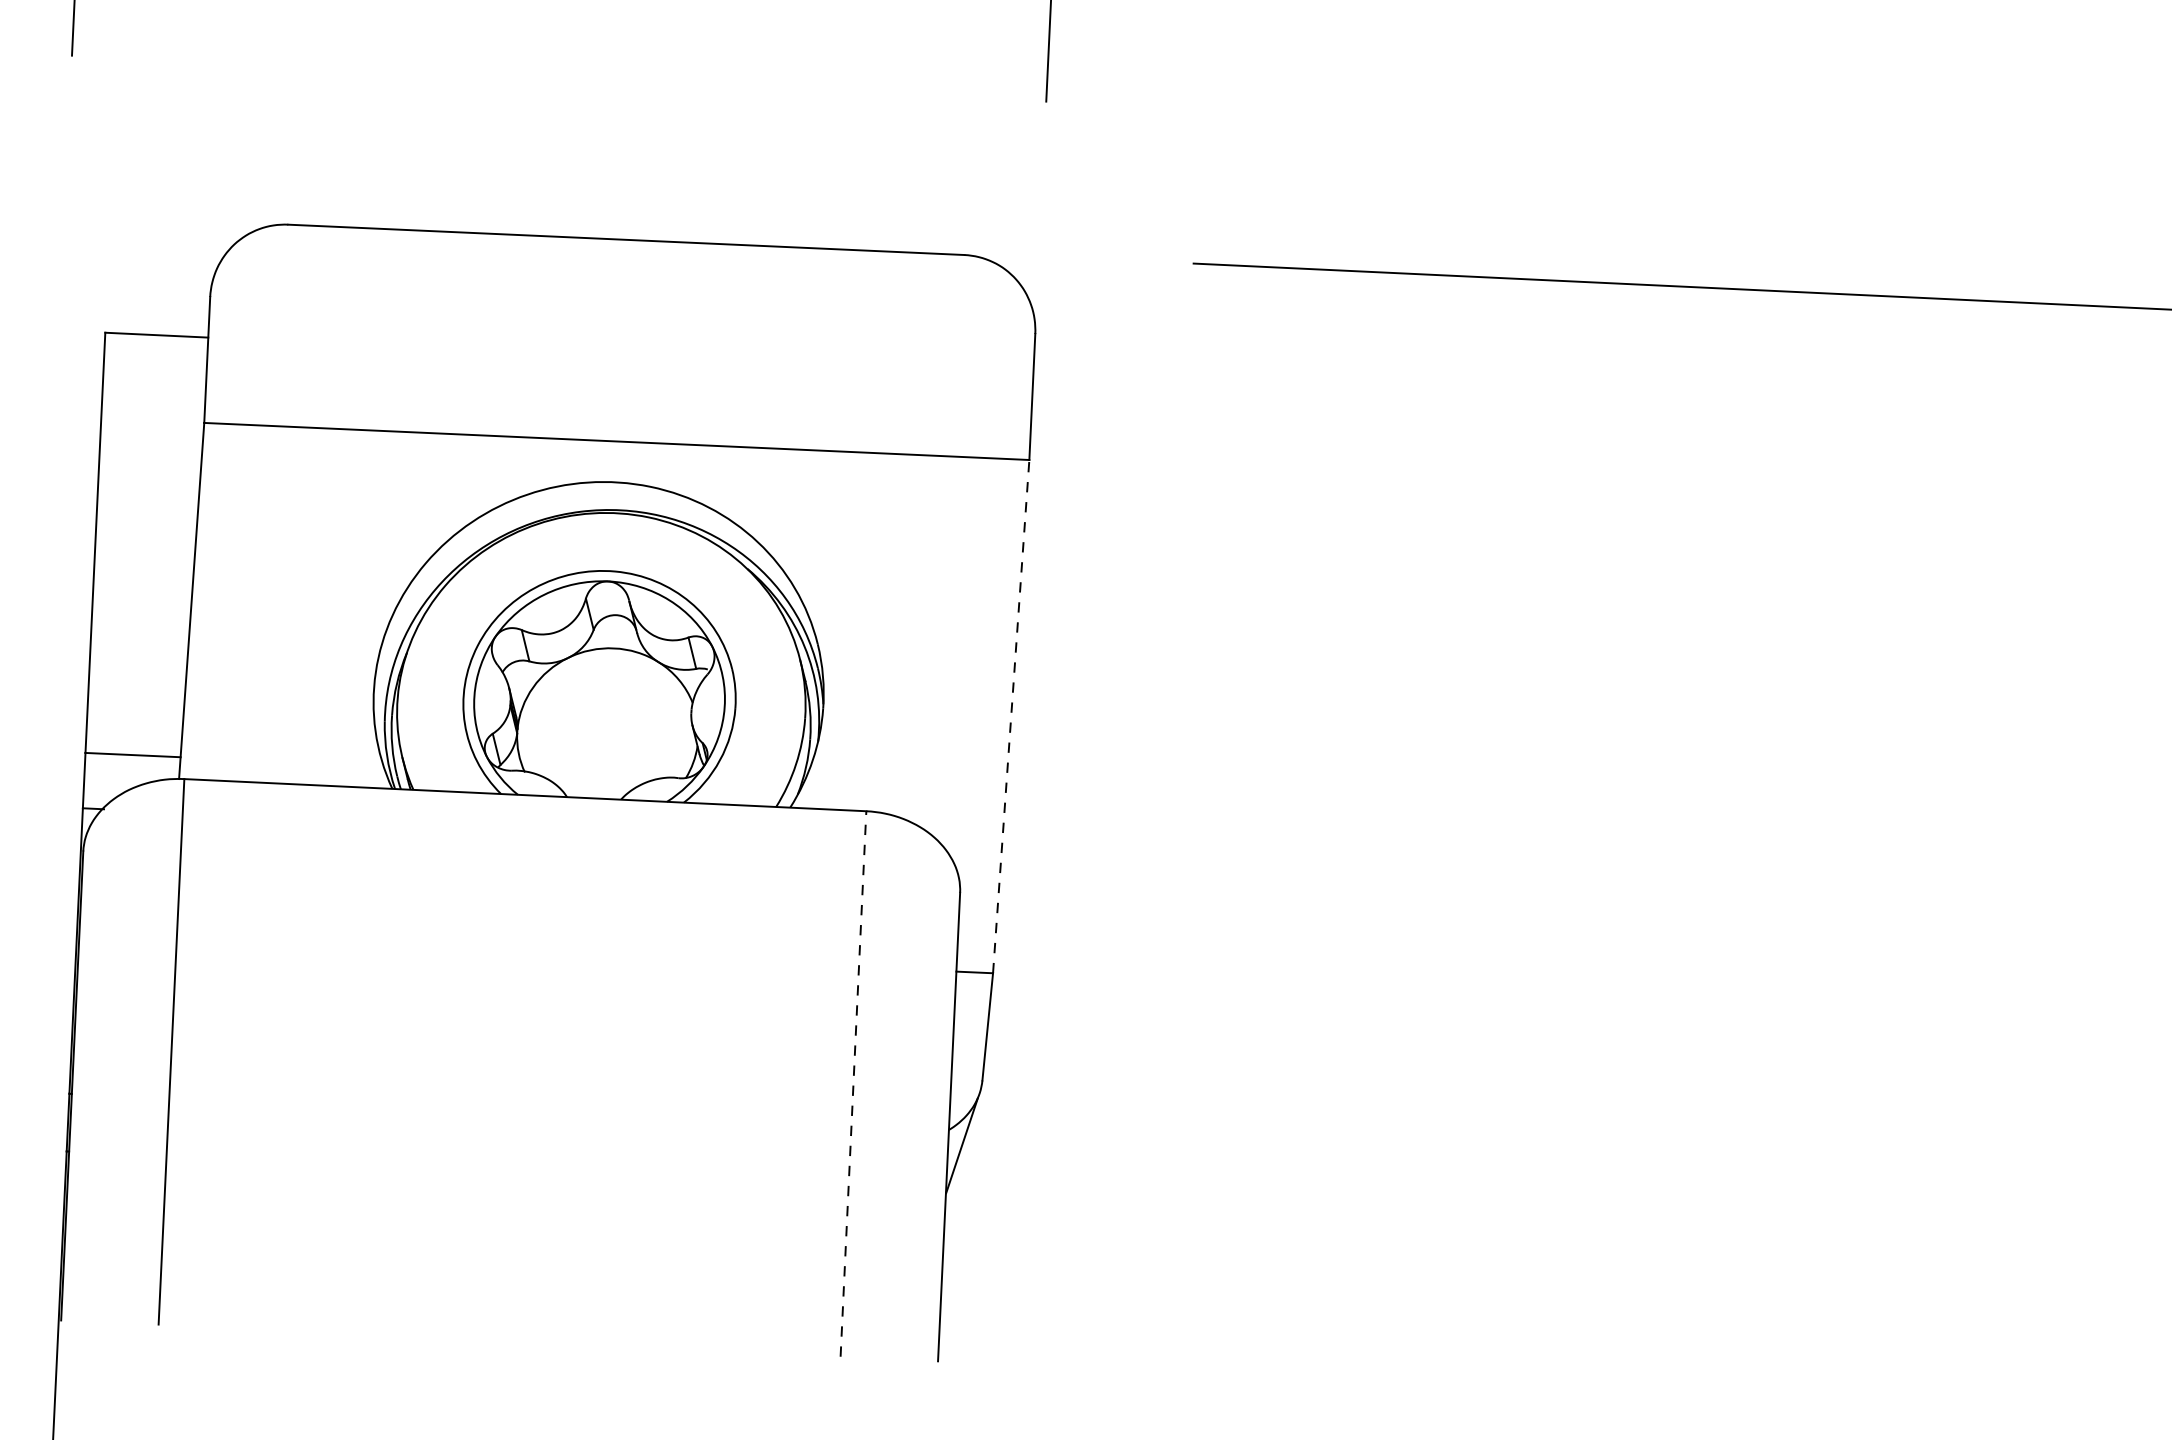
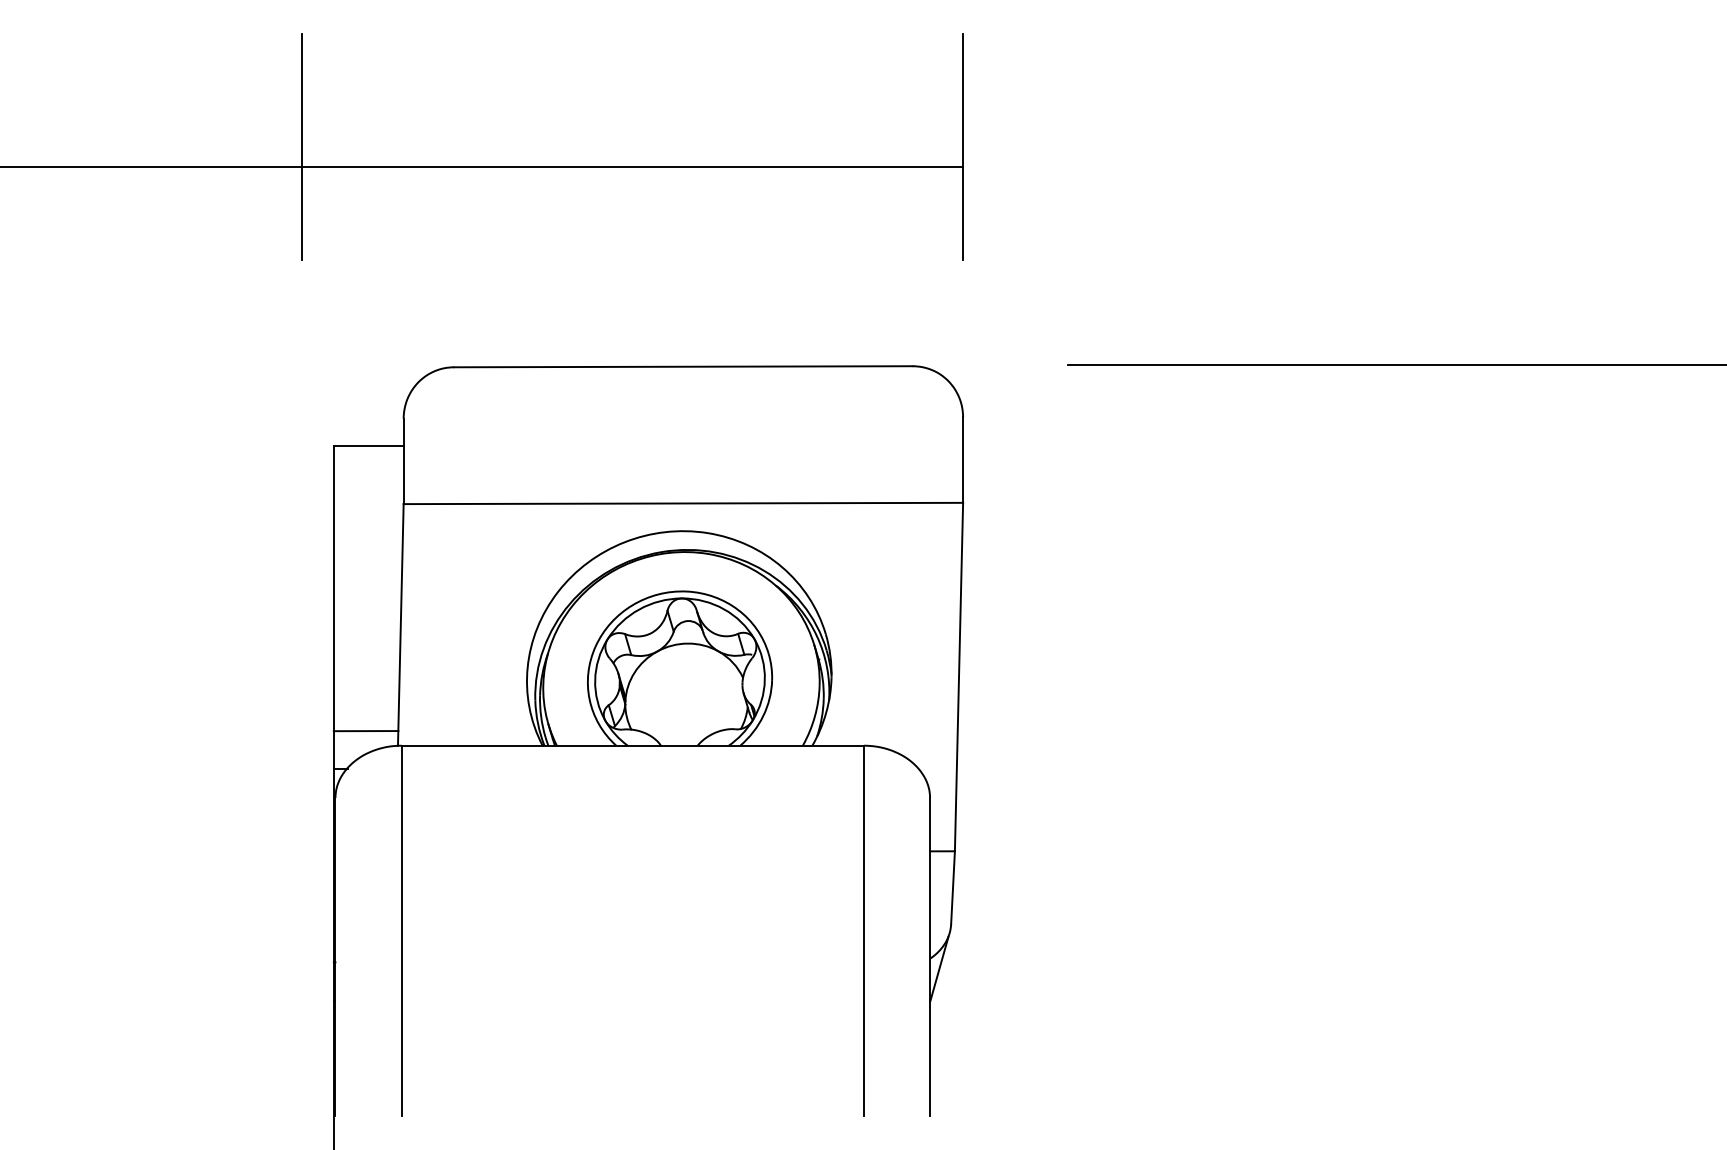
line: (1011, 715) -> (959, 676), dashed -> solid
line: (854, 1083) -> (864, 930), dashed -> solid

